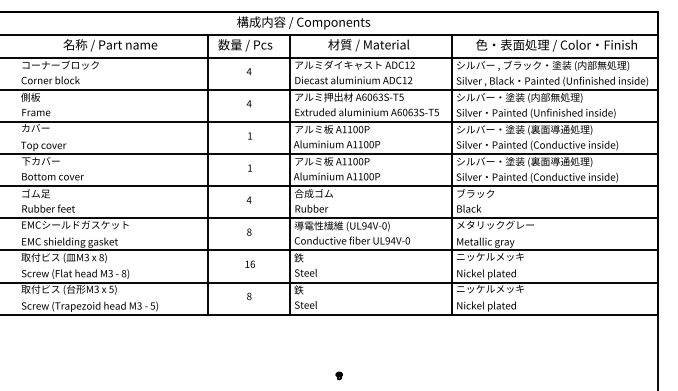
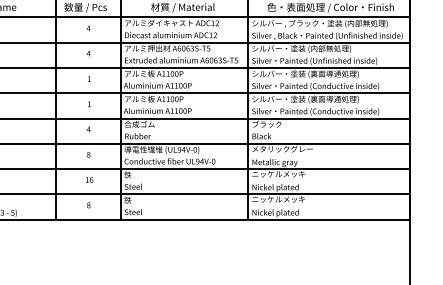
part: (338, 375) -> (159, 267), removed

